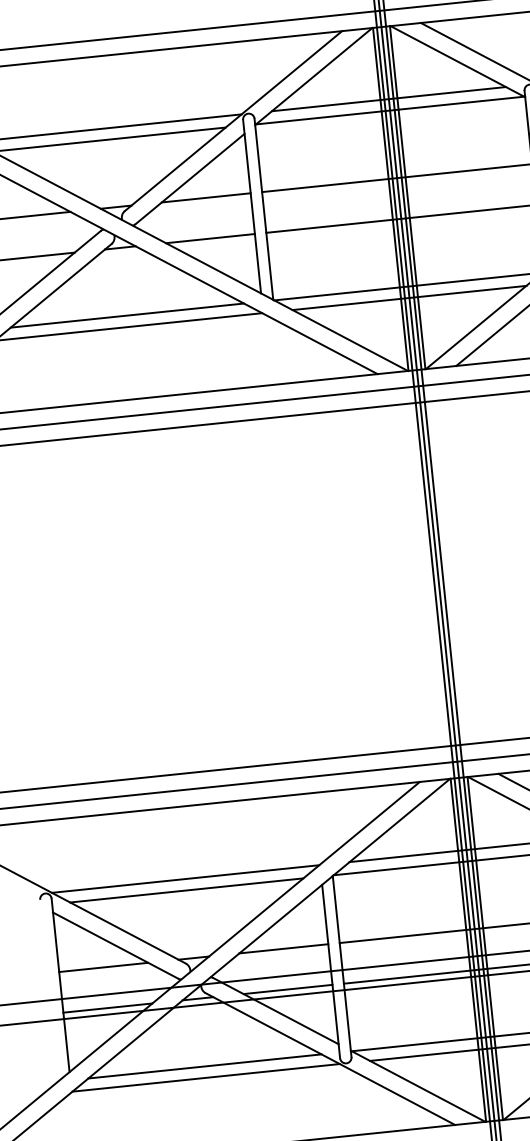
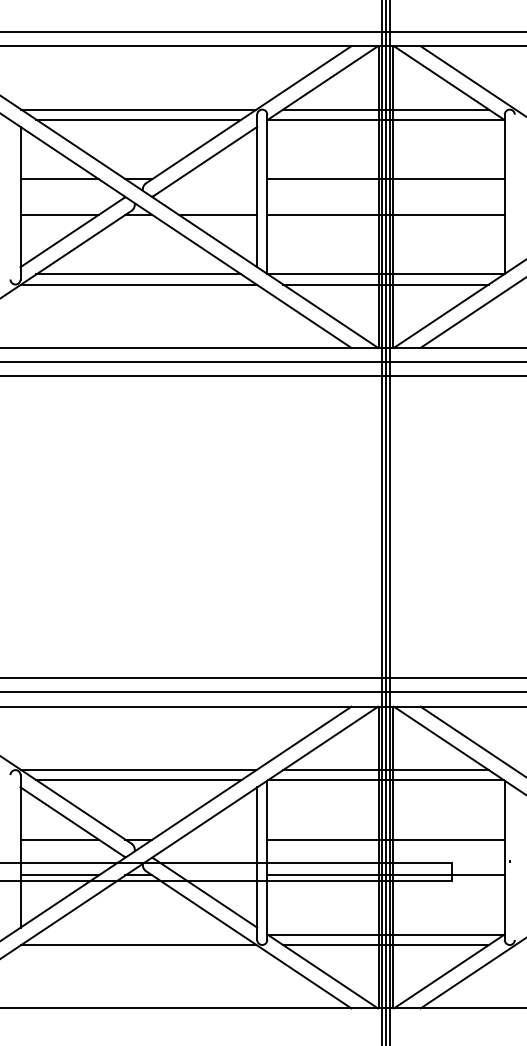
line: (206, 198) -> (218, 179), removed
line: (284, 948) -> (218, 839), removed
line: (288, 989) -> (218, 875), removed
line: (204, 1065) -> (138, 934), removed

